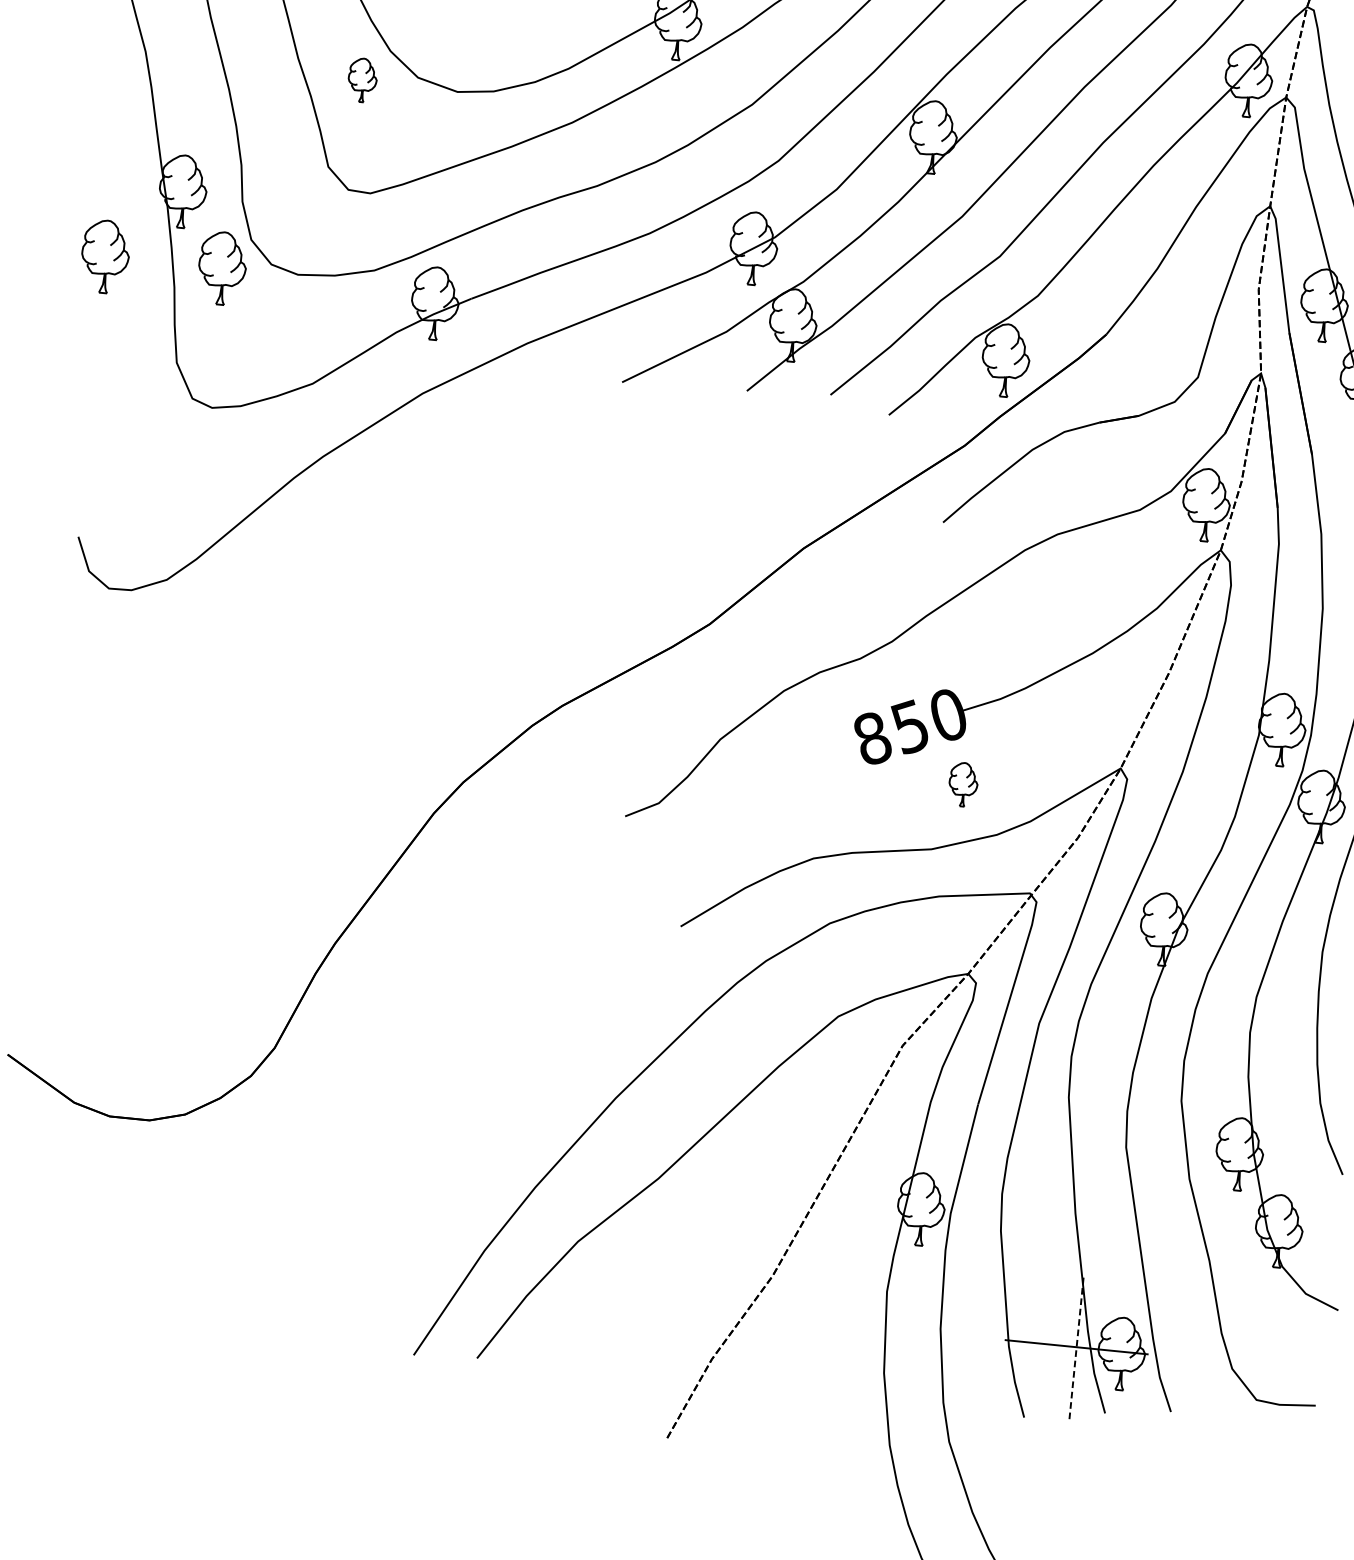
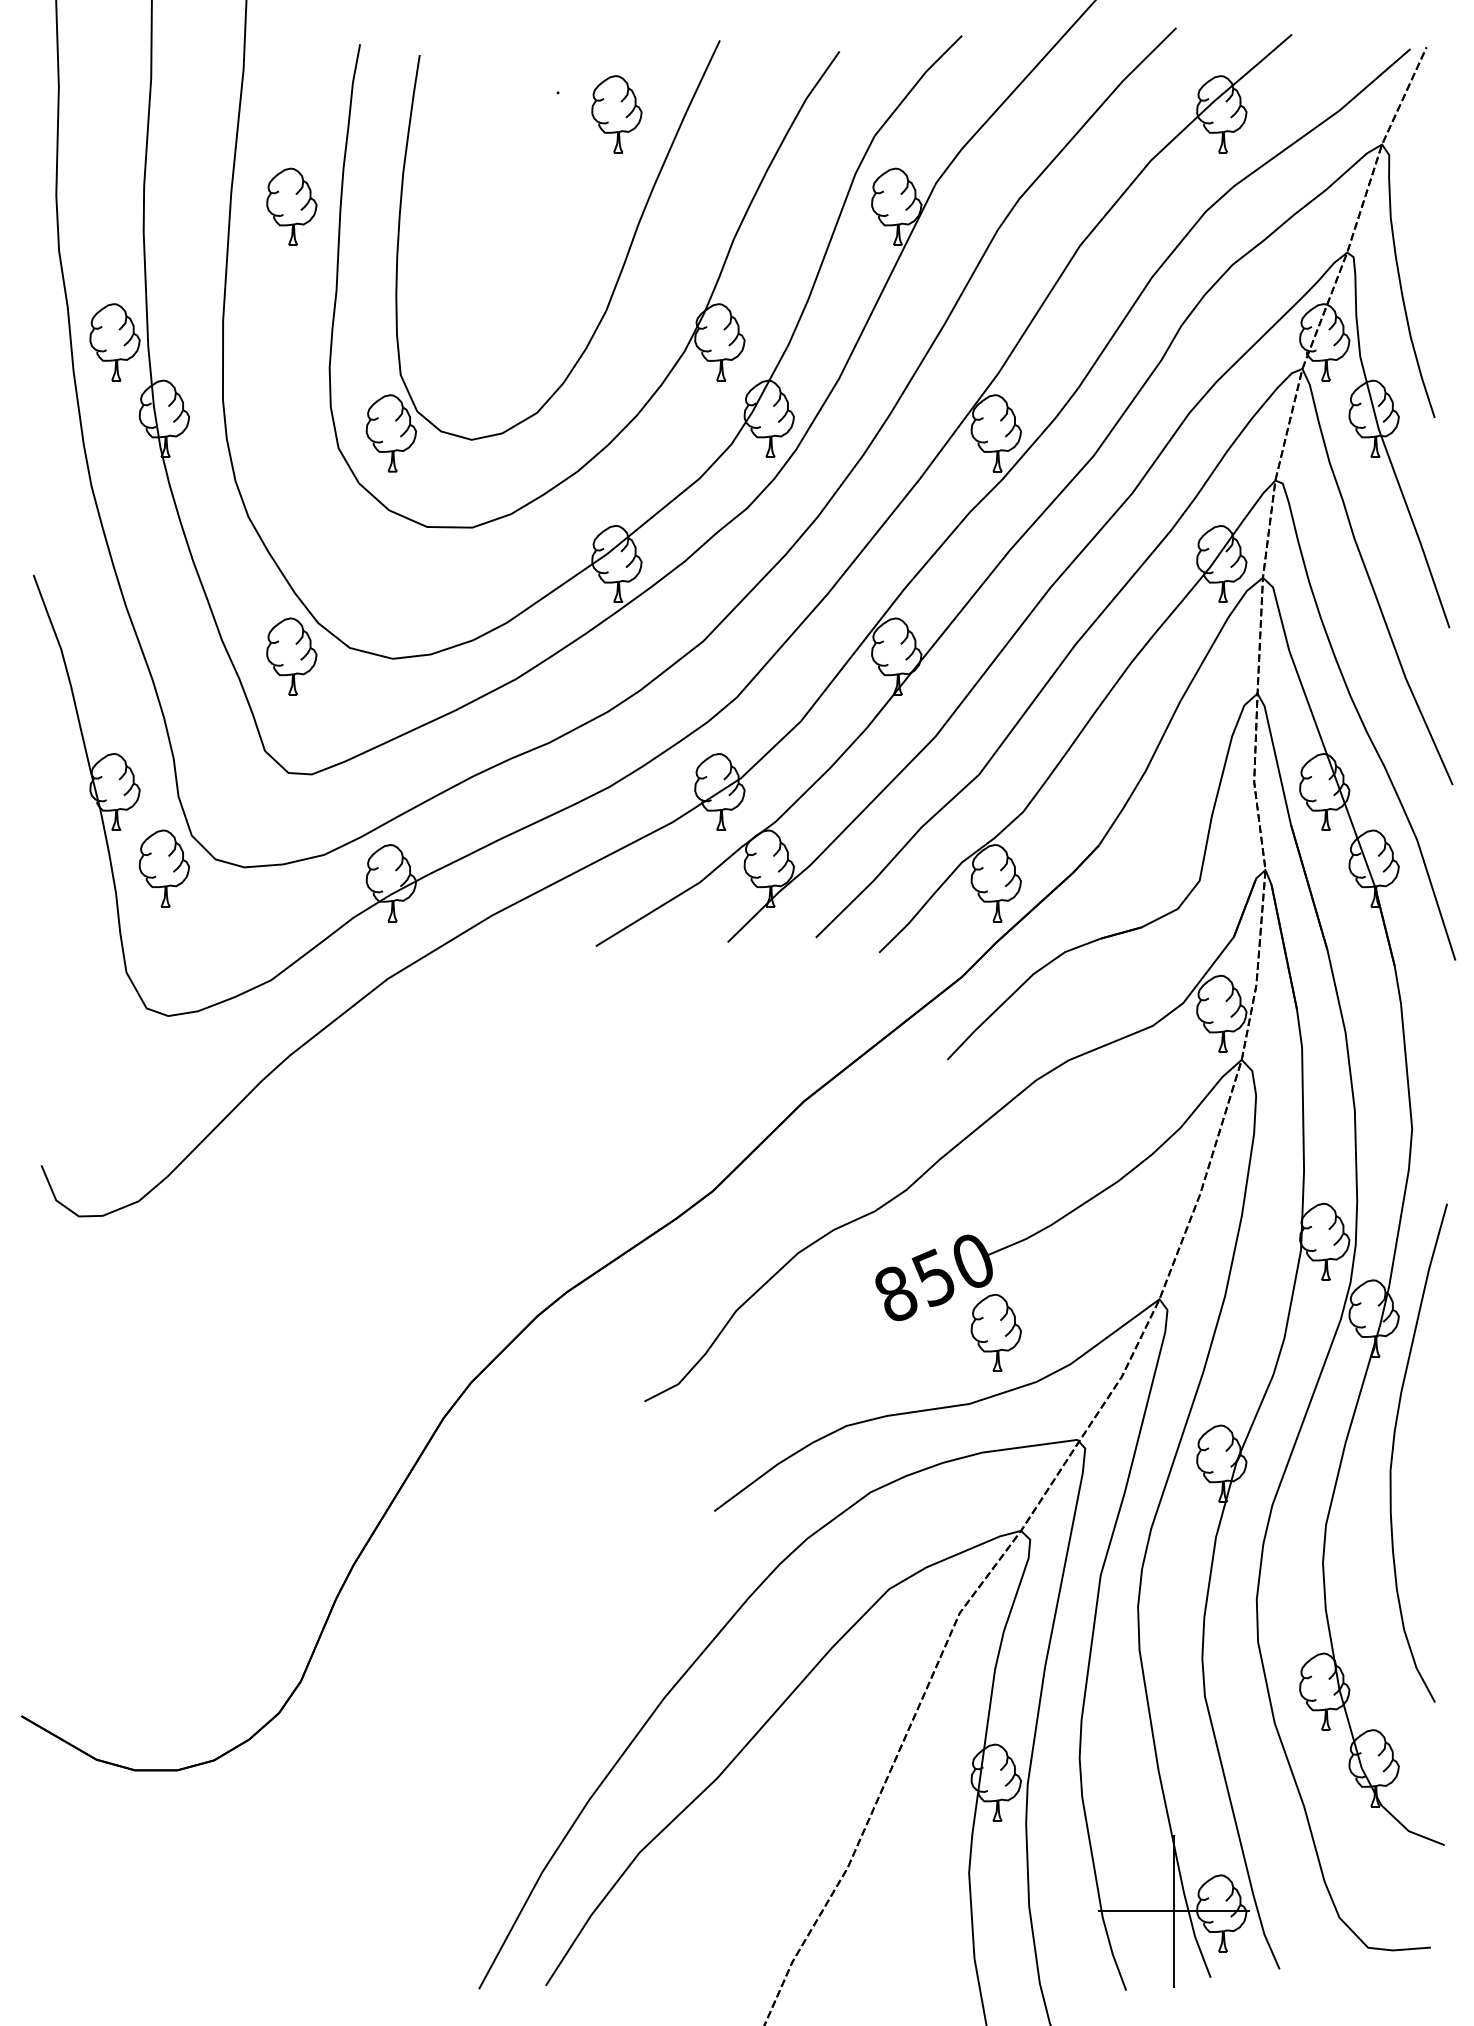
part: (362, 80) -> (291, 656), size x1.67
part: (105, 256) -> (40, 868), removed
part: (962, 784) -> (995, 1332), size x1.67
line: (1076, 1346) -> (1173, 1910), dashed -> solid

